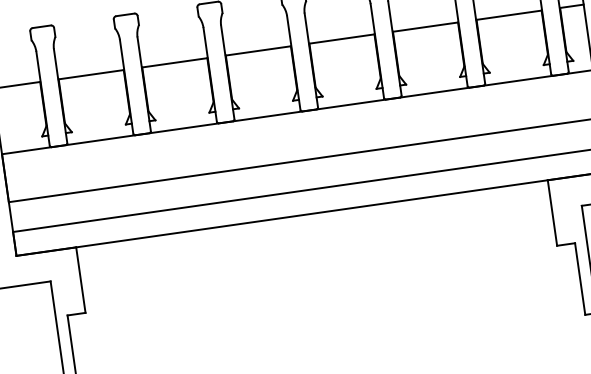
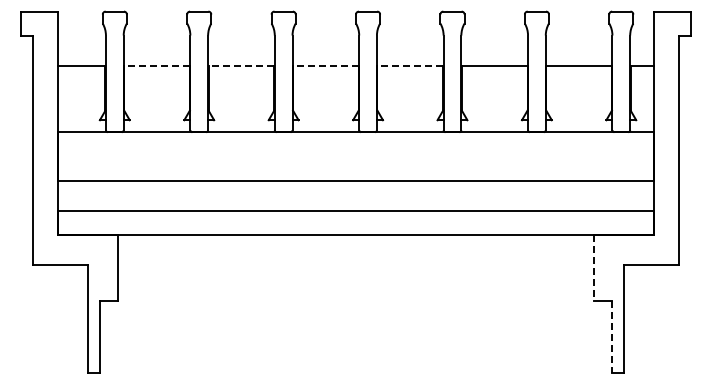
line: (342, 39) -> (410, 66), solid -> dashed
line: (258, 51) -> (325, 66), solid -> dashed
line: (174, 63) -> (241, 66), solid -> dashed
line: (91, 75) -> (157, 66), solid -> dashed
line: (552, 213) -> (594, 268), solid -> dashed
line: (580, 279) -> (612, 337), solid -> dashed

